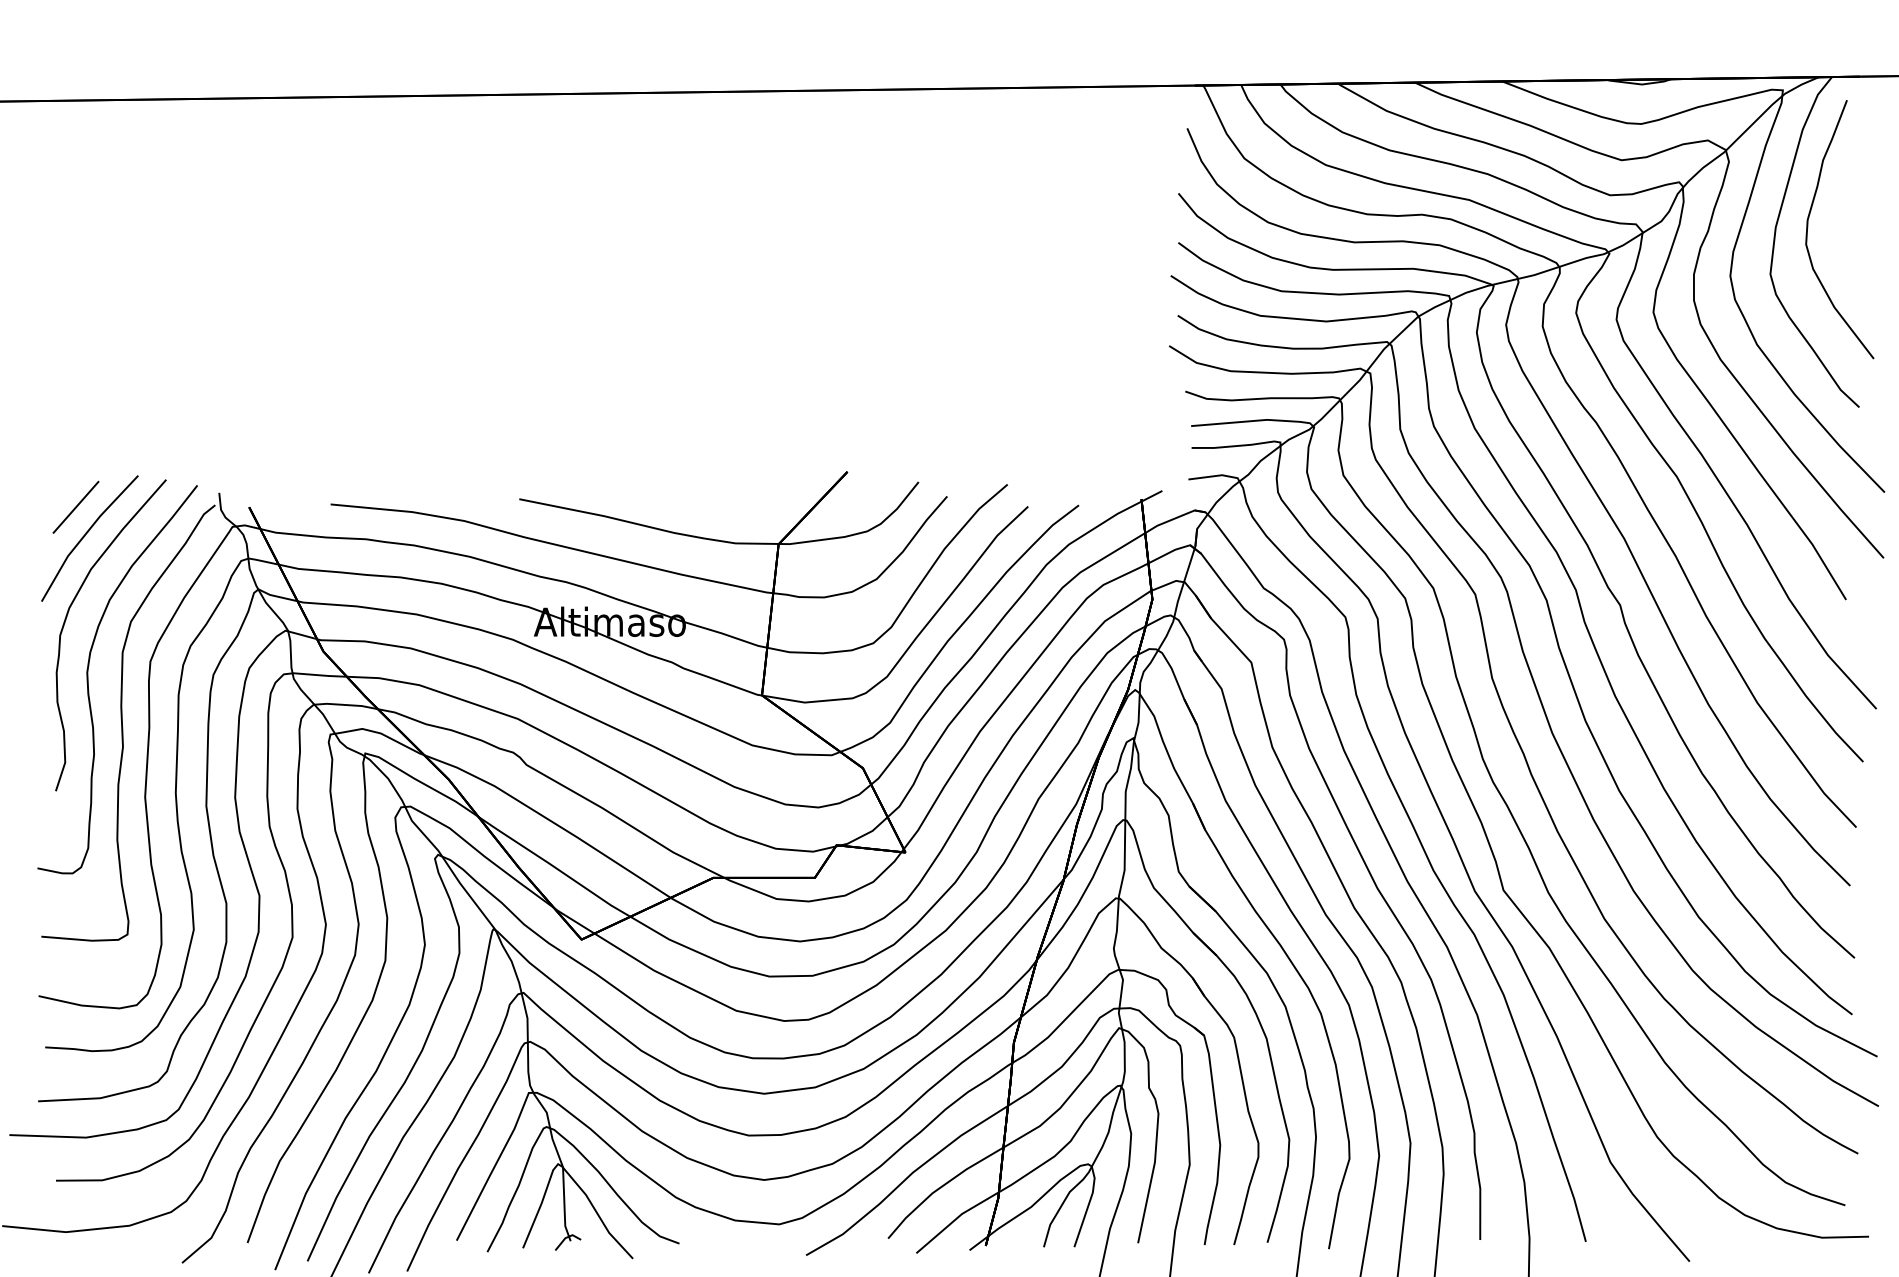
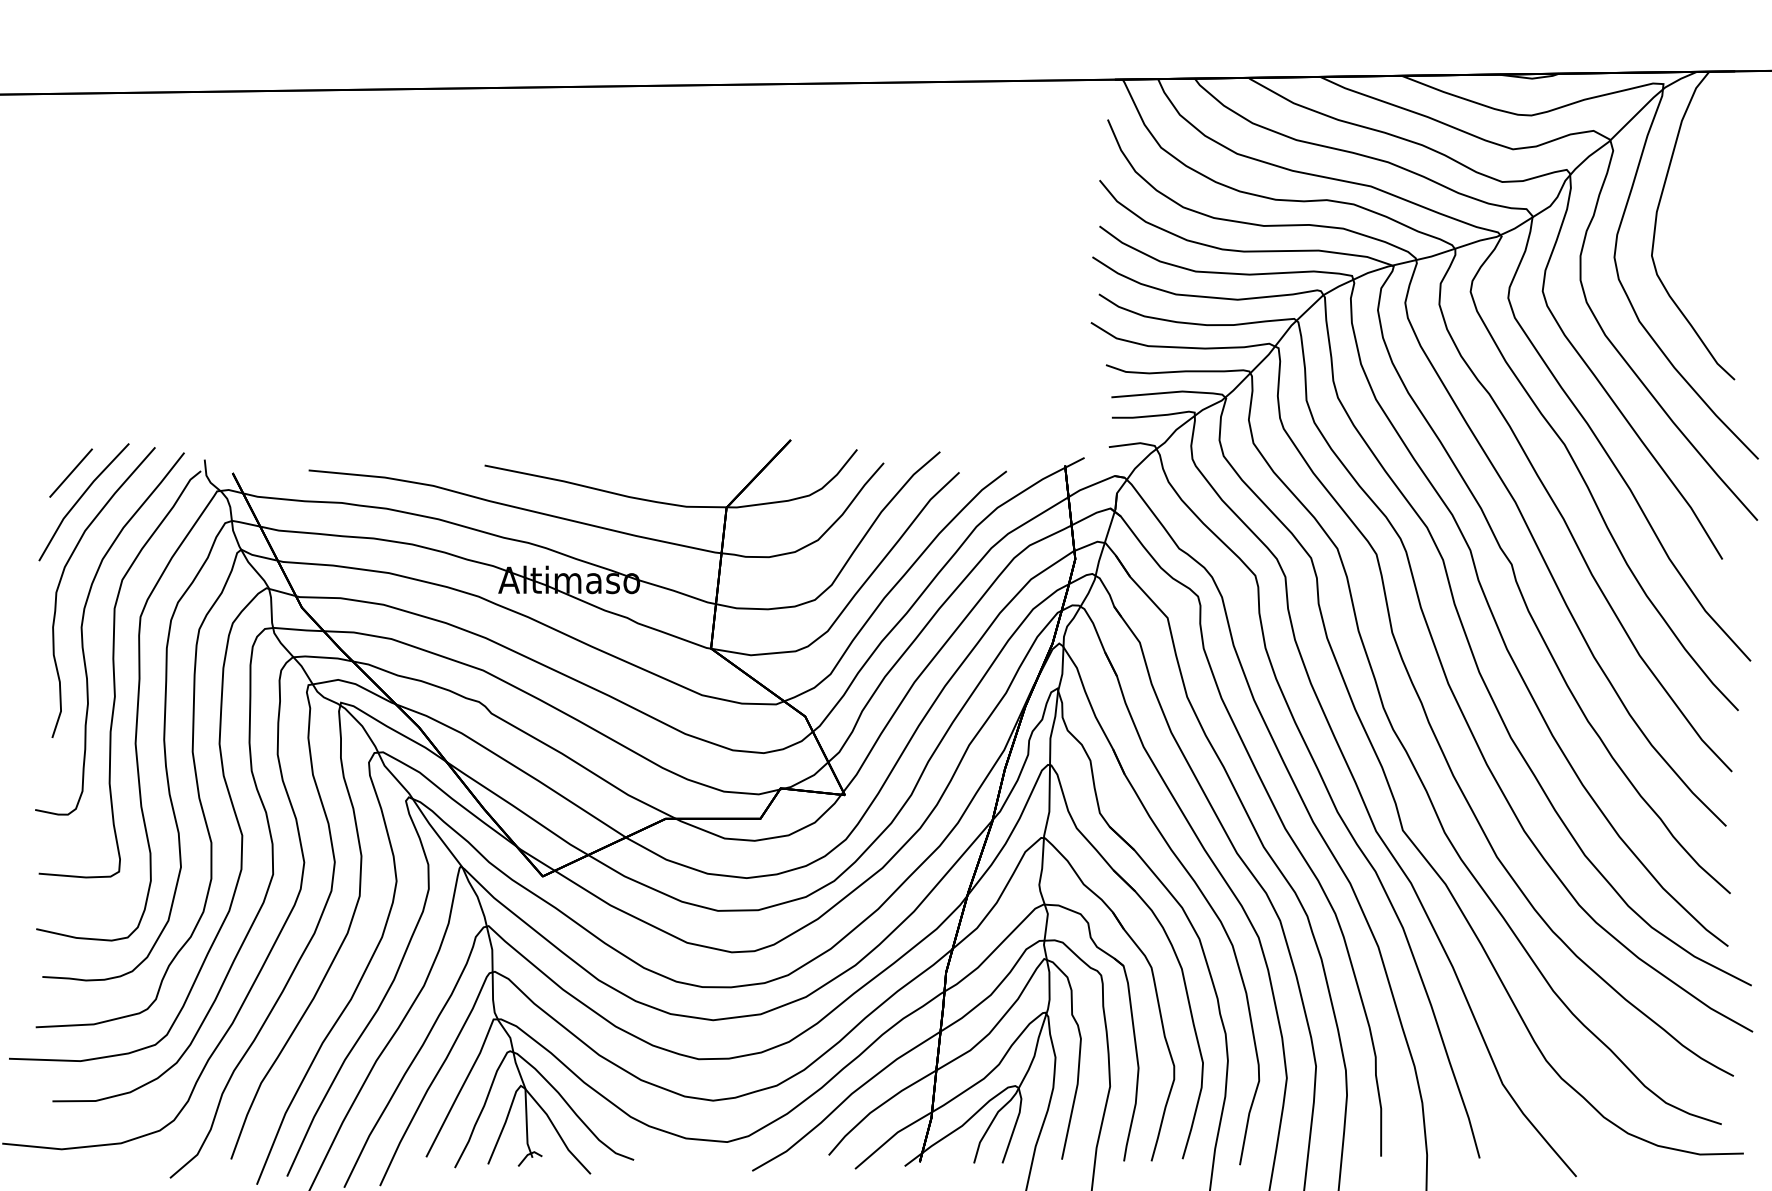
part: (1808, 226) -> (1687, 211), removed

